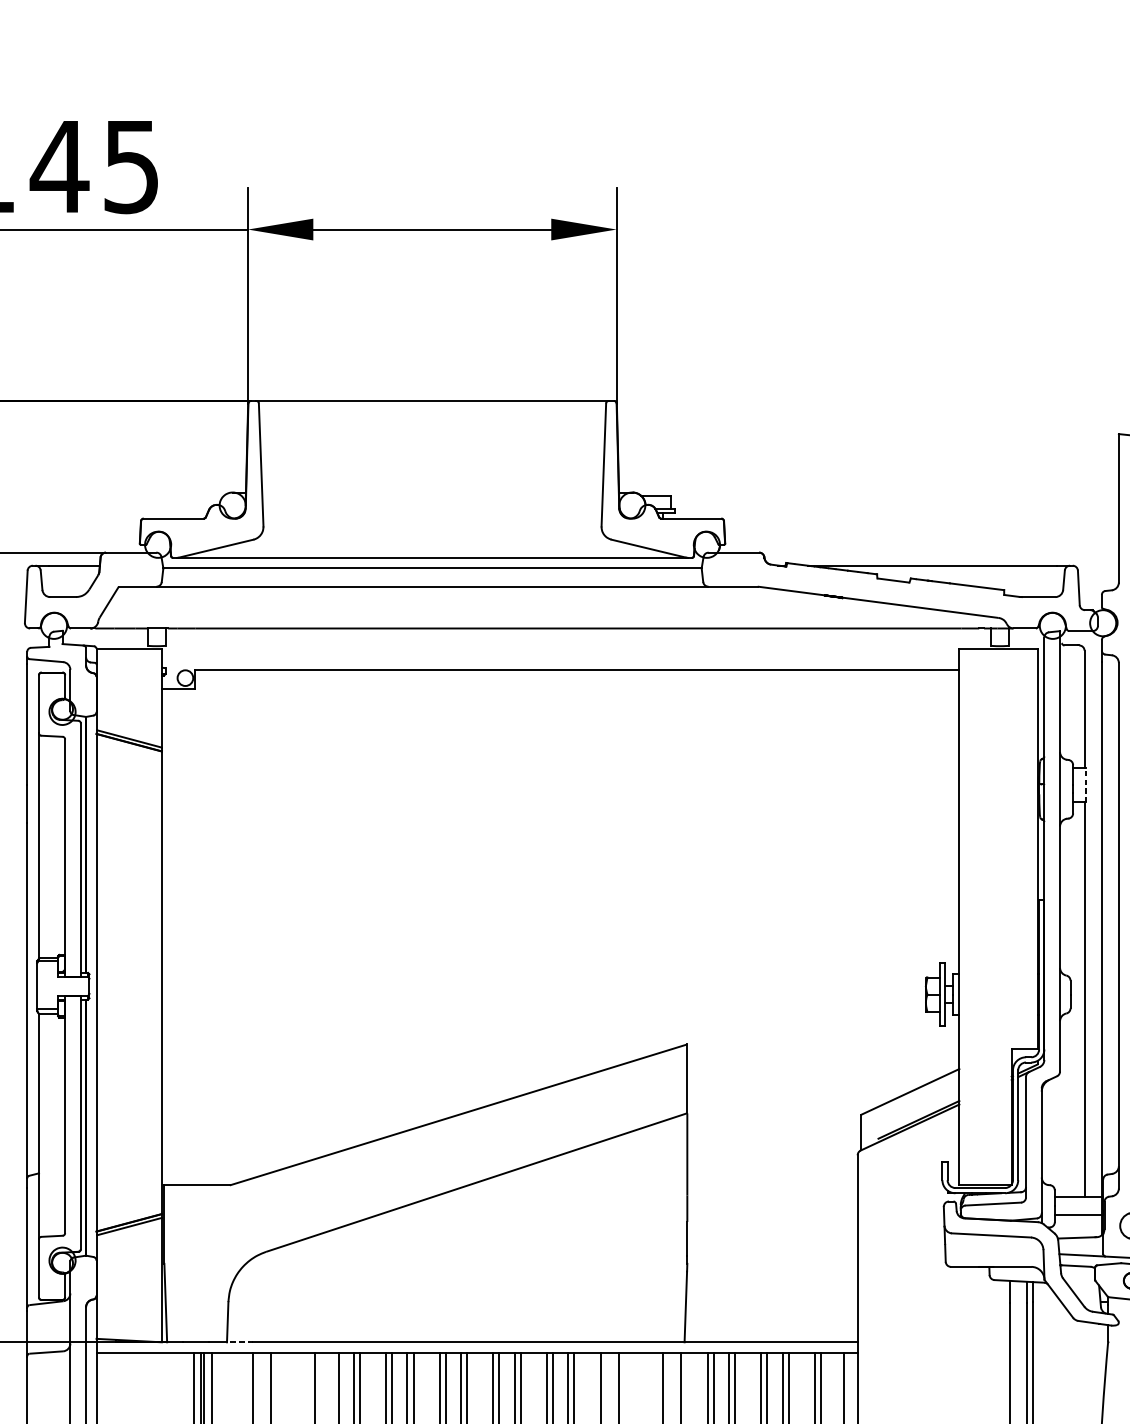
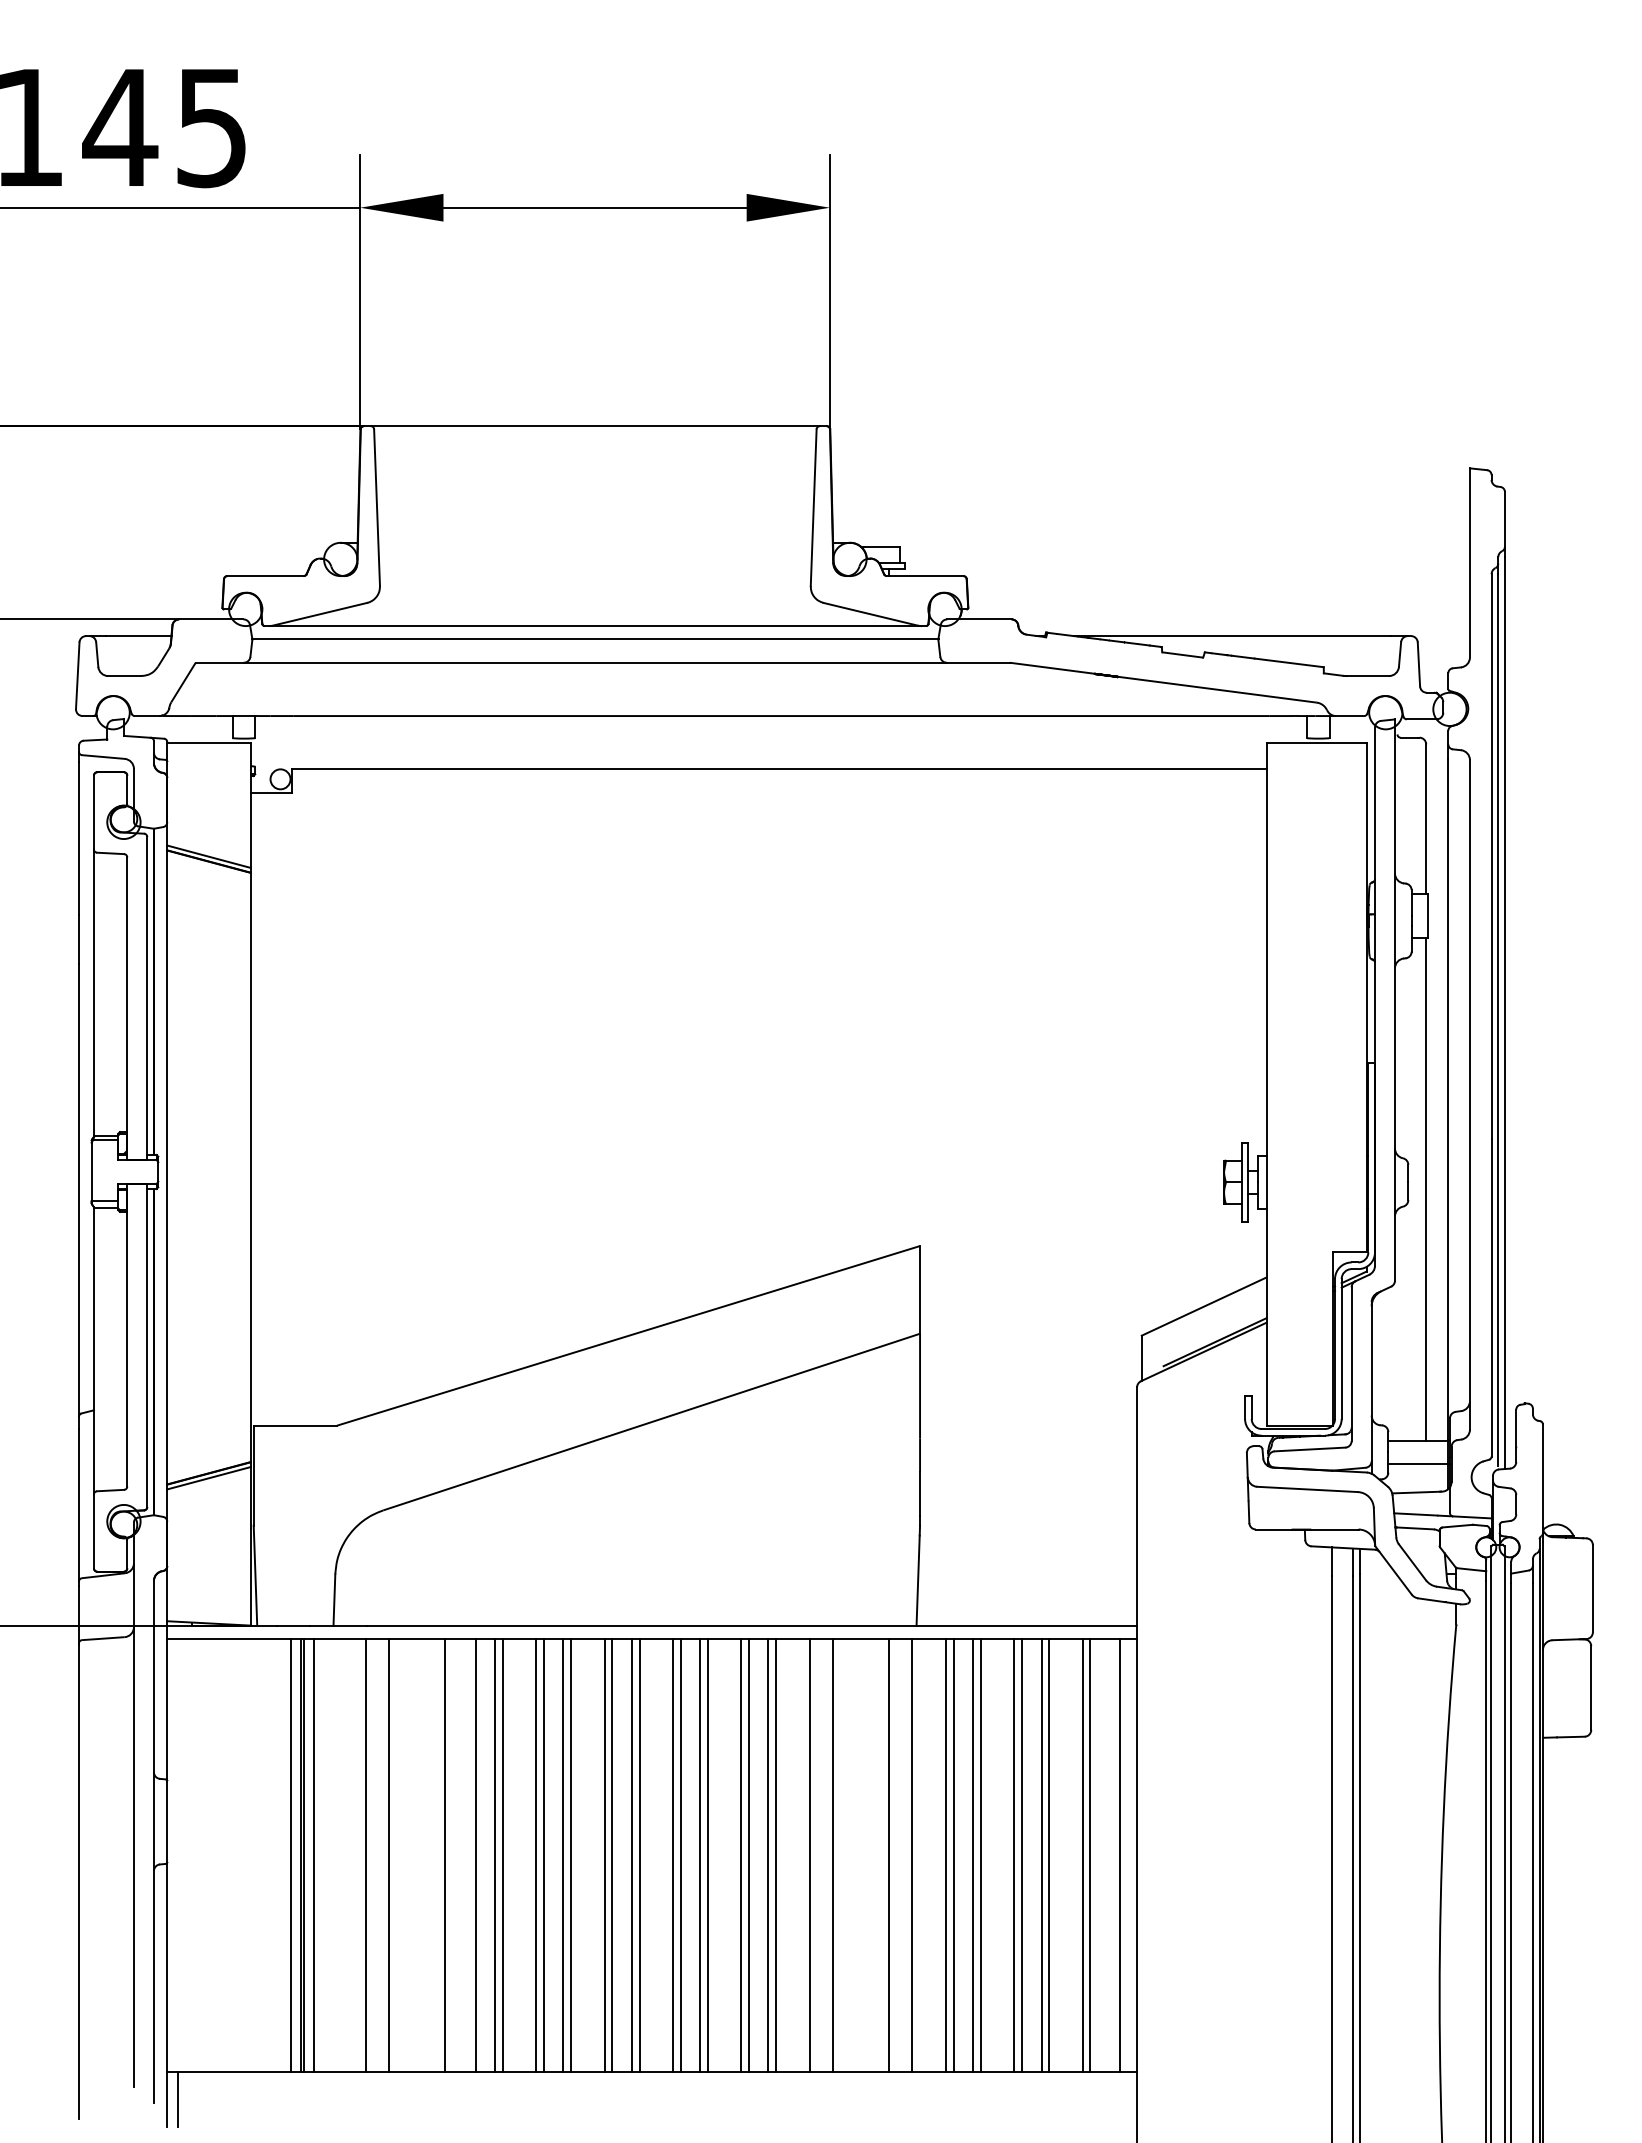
line: (1086, 785) -> (1428, 915), dashed -> solid
line: (240, 1342) -> (350, 1625), dashed -> solid

